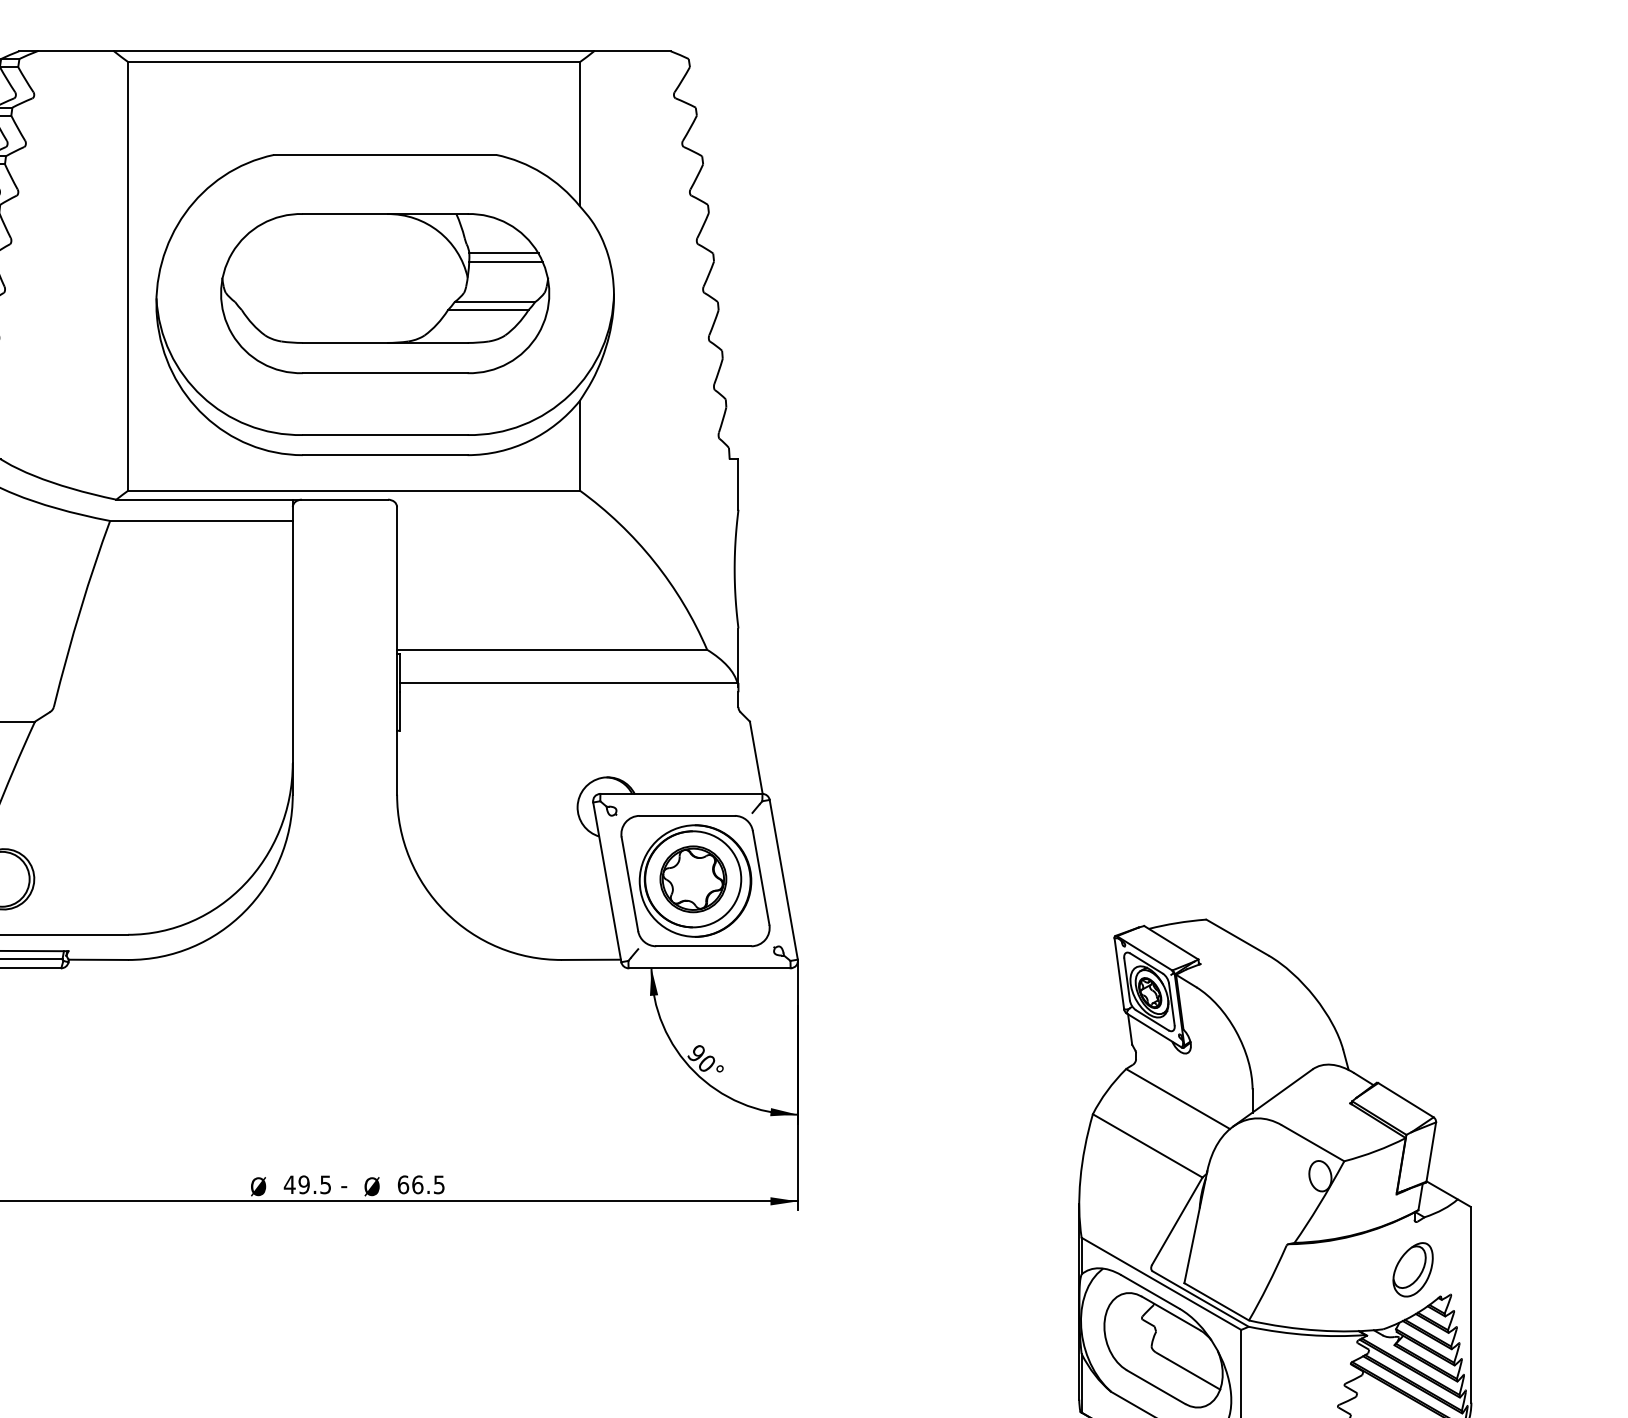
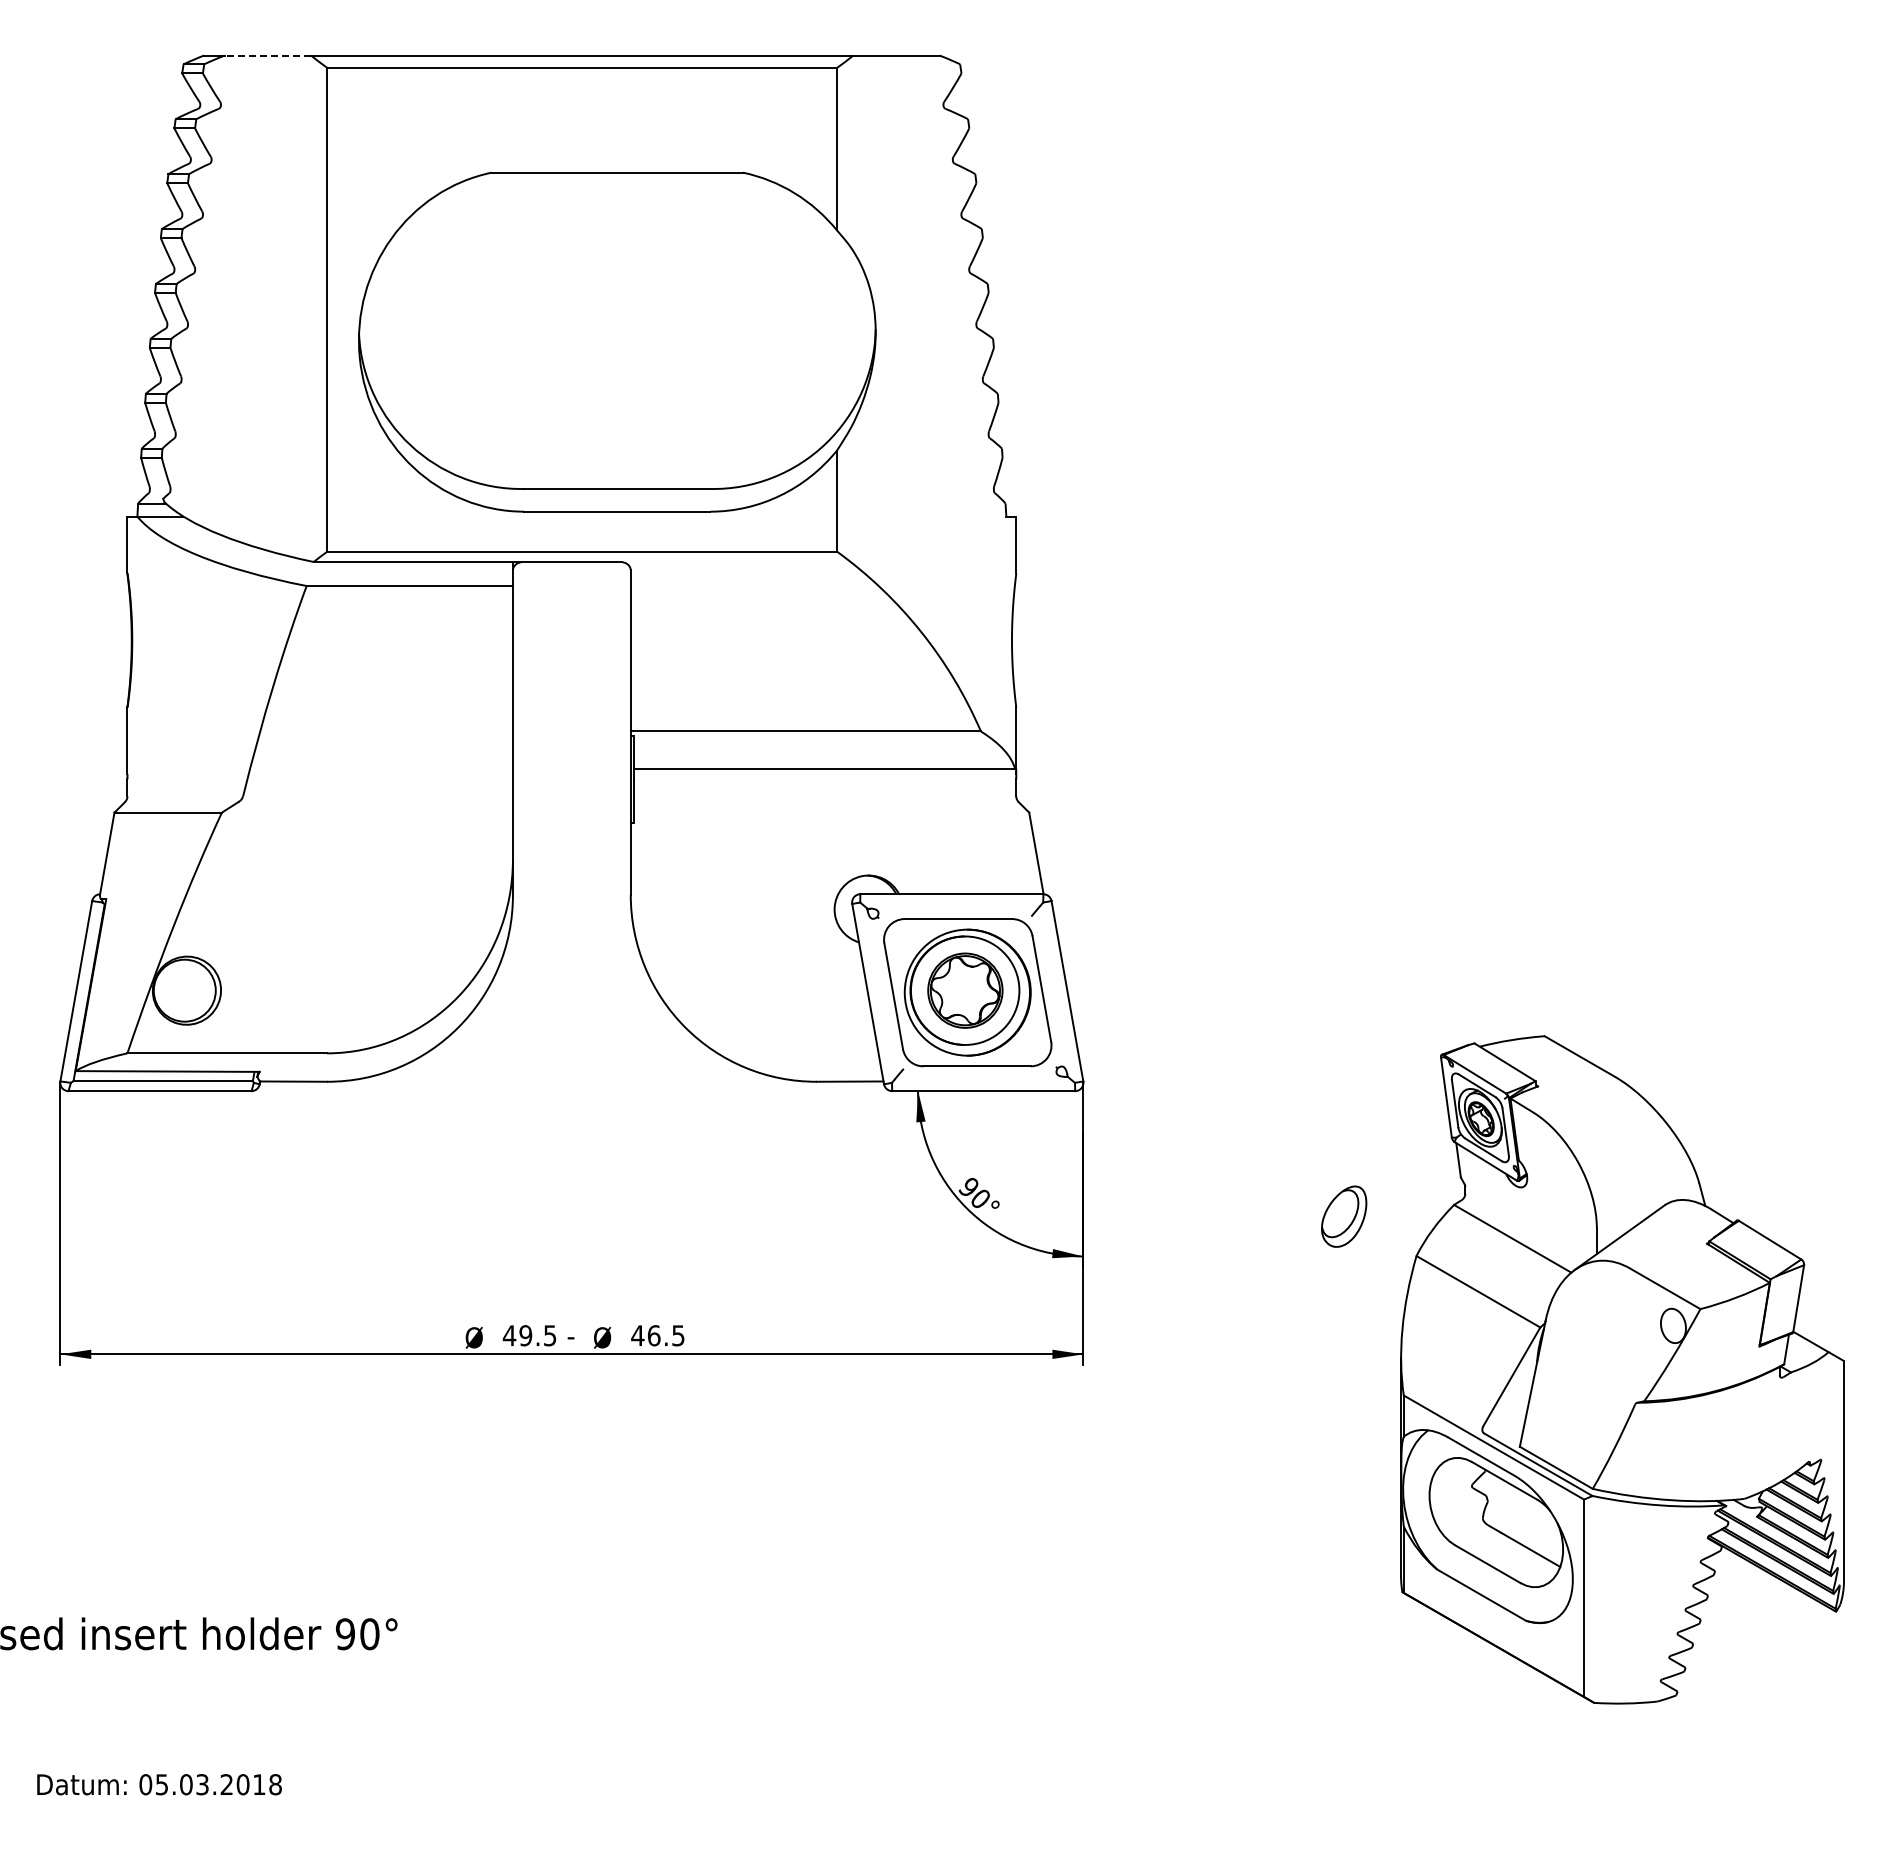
line: (75, 51) -> (267, 55), solid -> dashed
part: (385, 292) -> (617, 328), removed
text: (403, 1184) -> (637, 1335), 66.5 -> 46.5
part: (1413, 1269) -> (1344, 1216), moved

